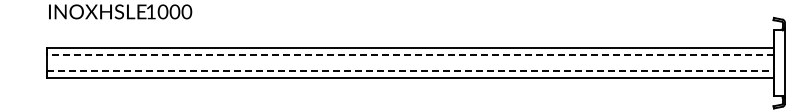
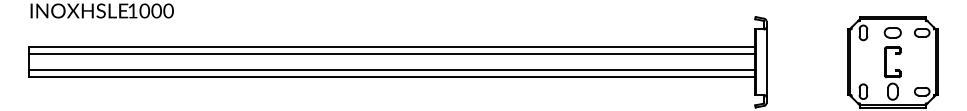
line: (409, 55) -> (391, 54), dashed -> solid
line: (410, 71) -> (392, 70), dashed -> solid

